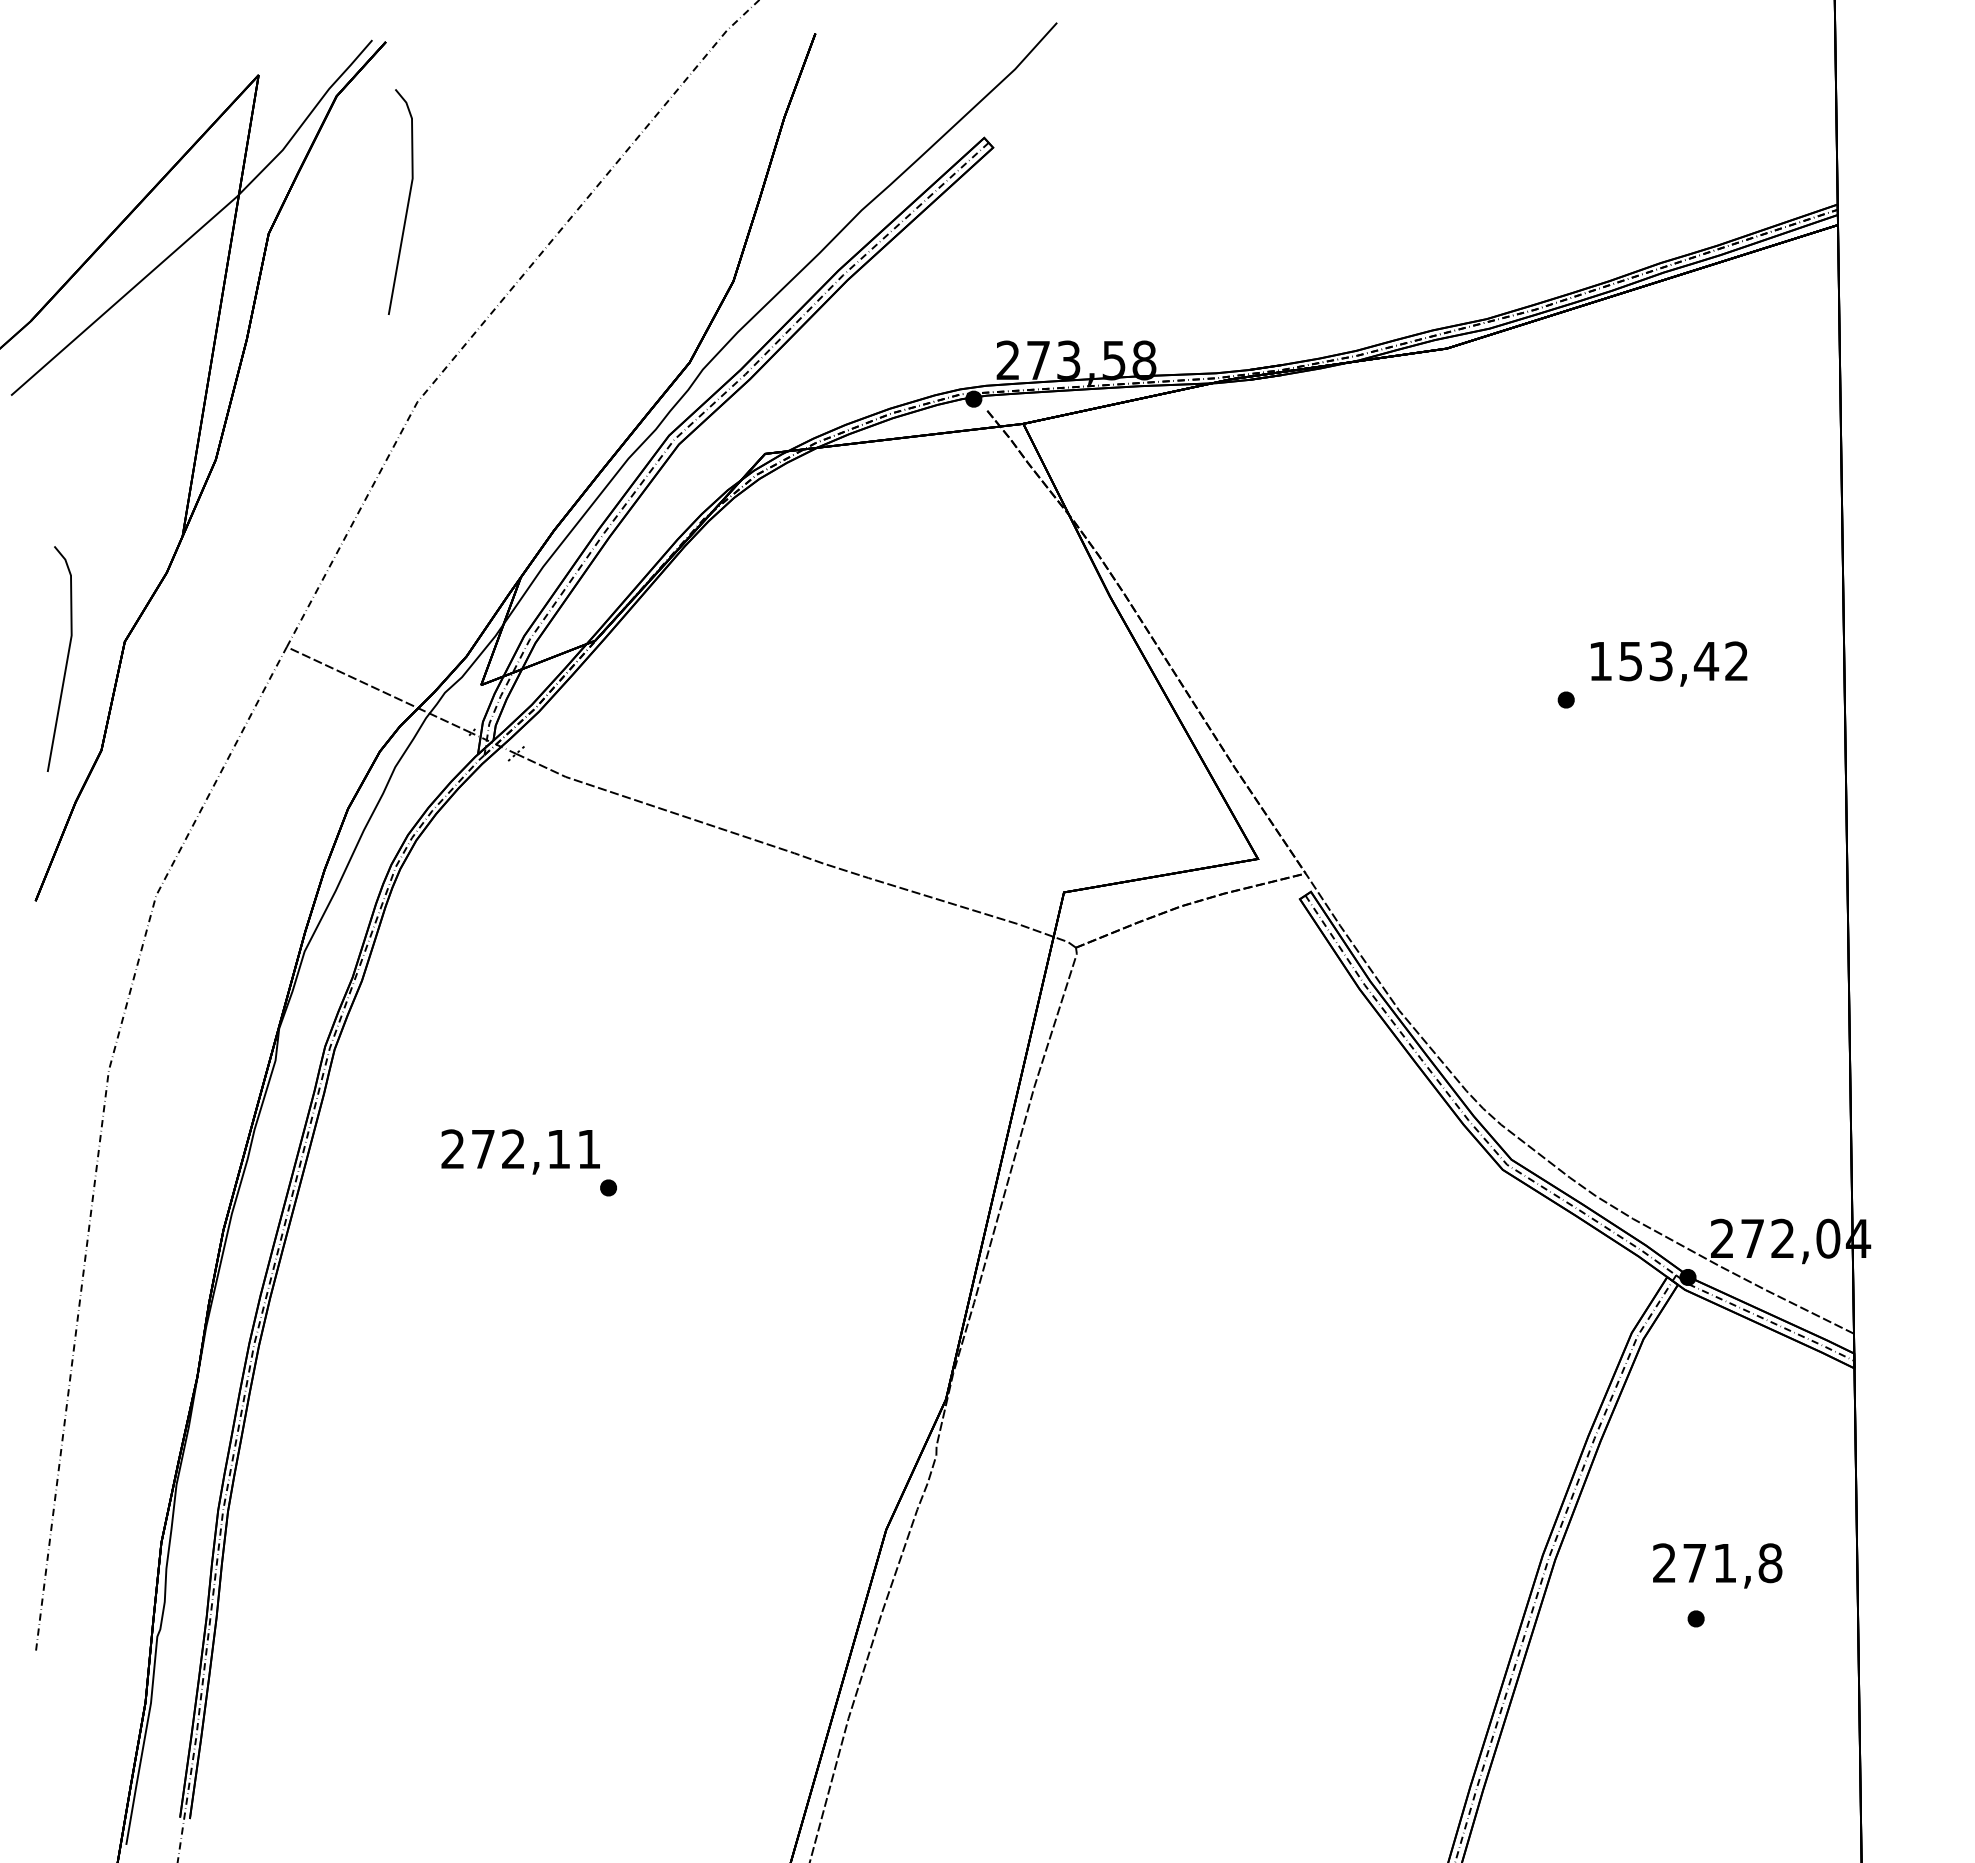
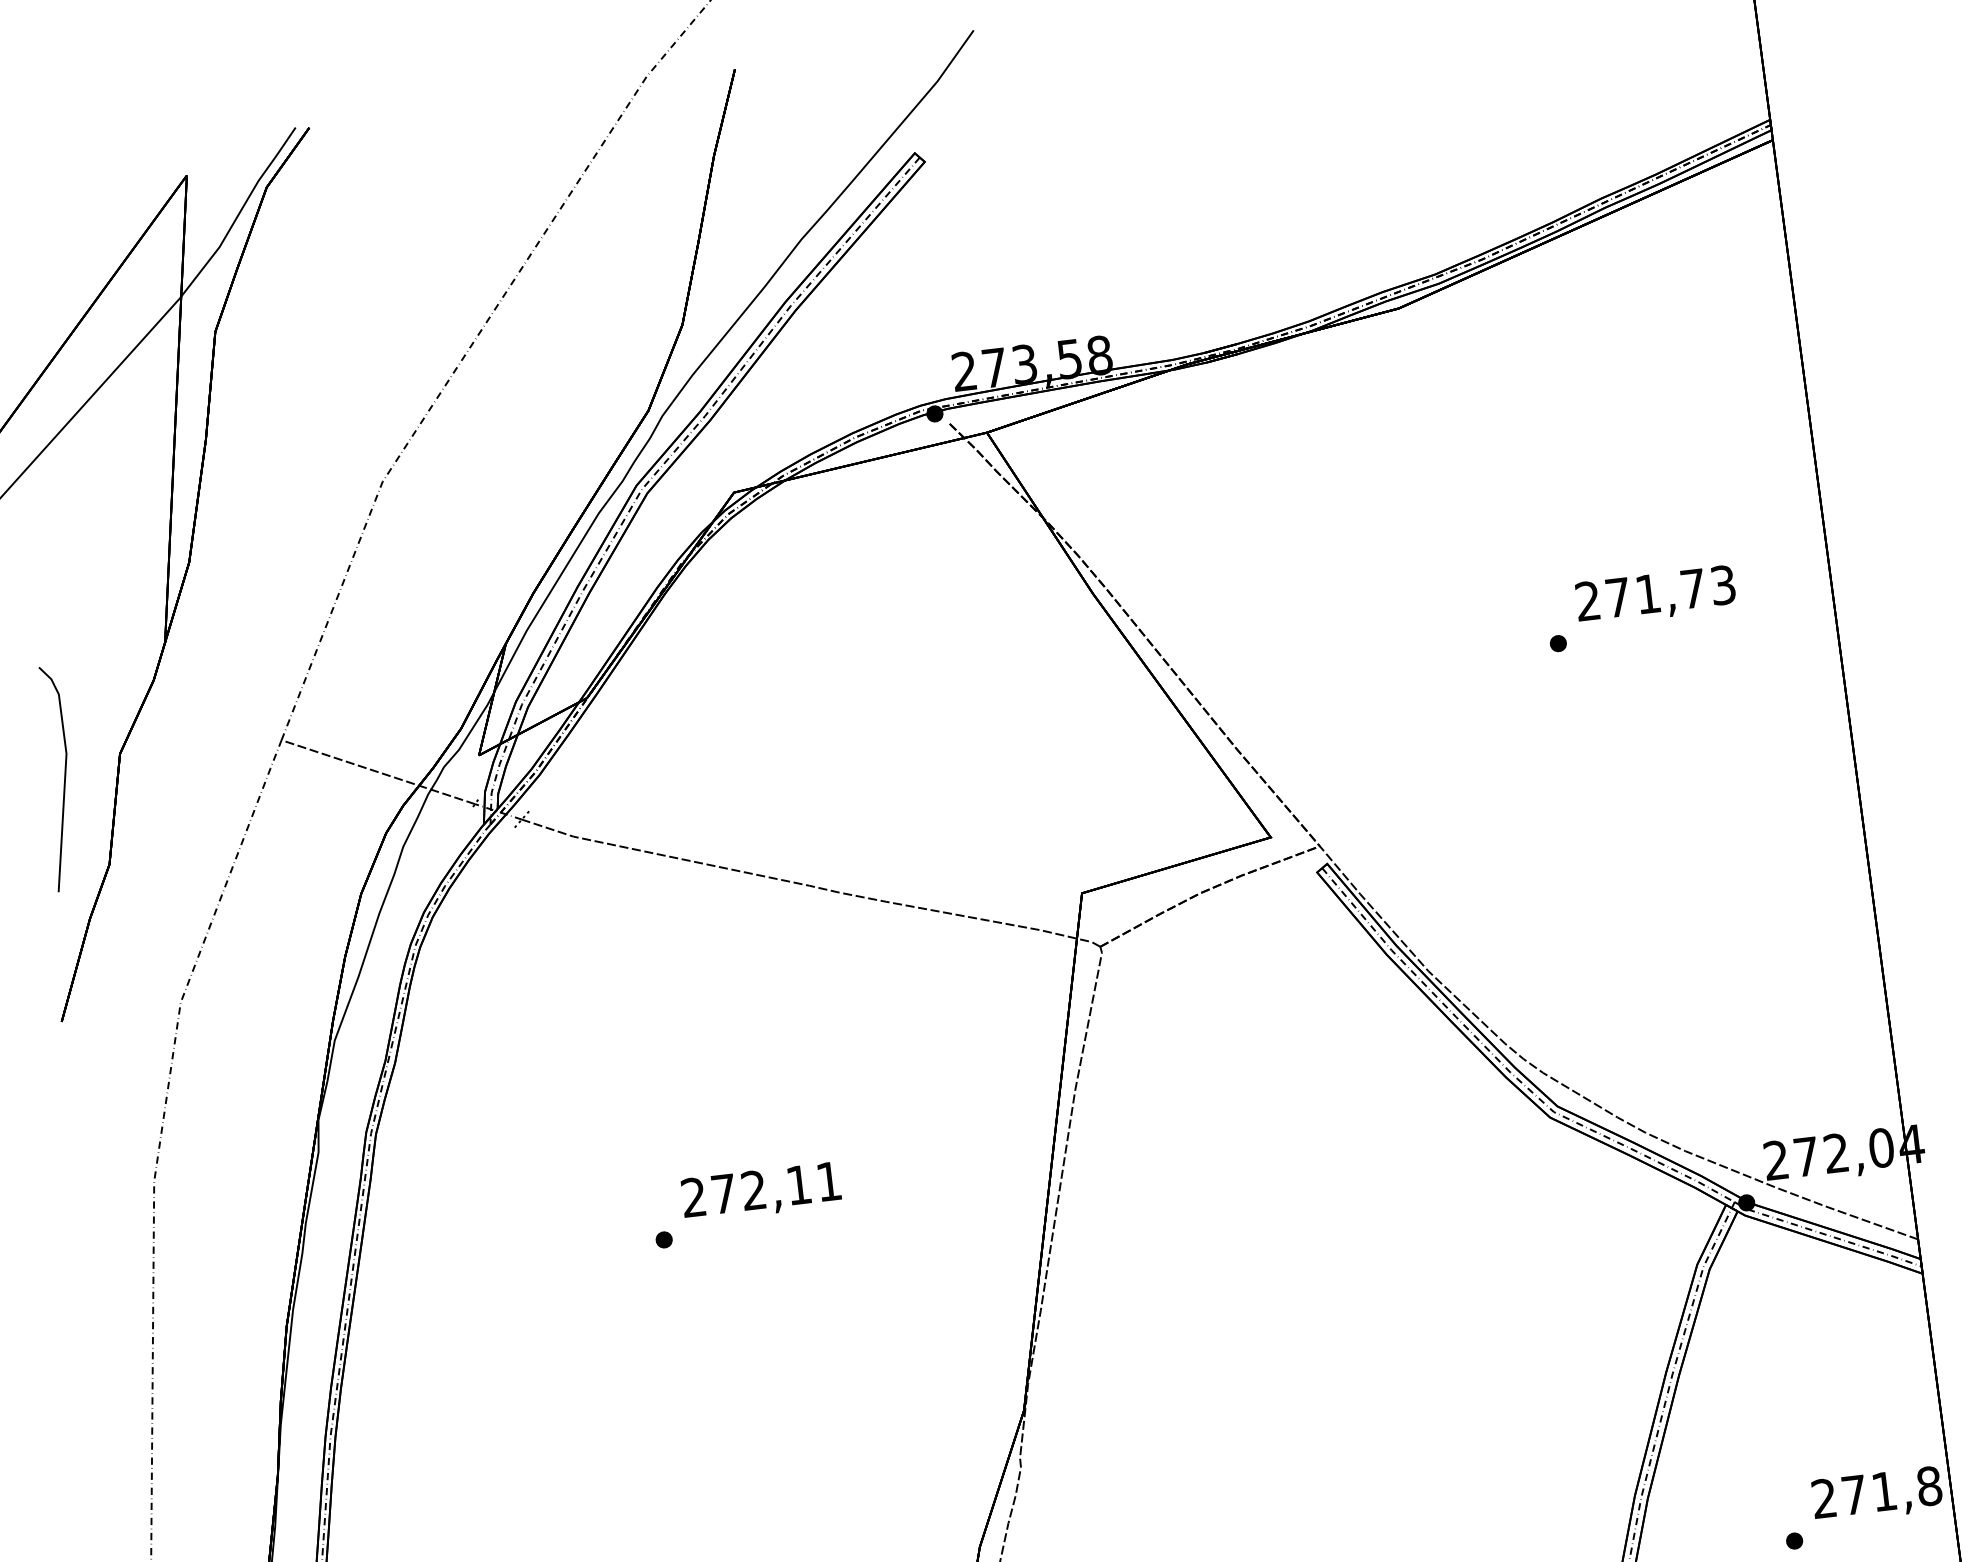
line: (407, 201) -> (349, 283), removed
text: (1668, 661) -> (1655, 593), 153,42 -> 271,73
text: (520, 1151) -> (761, 1191), moved
text: (1717, 1565) -> (1877, 1494), moved

